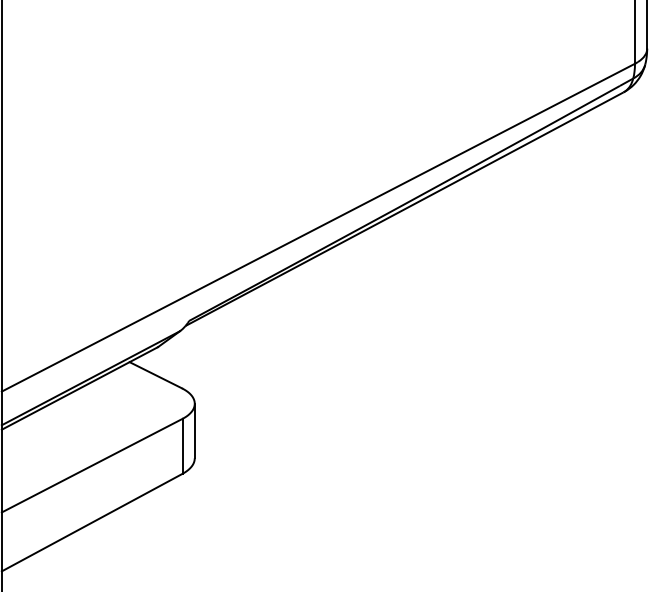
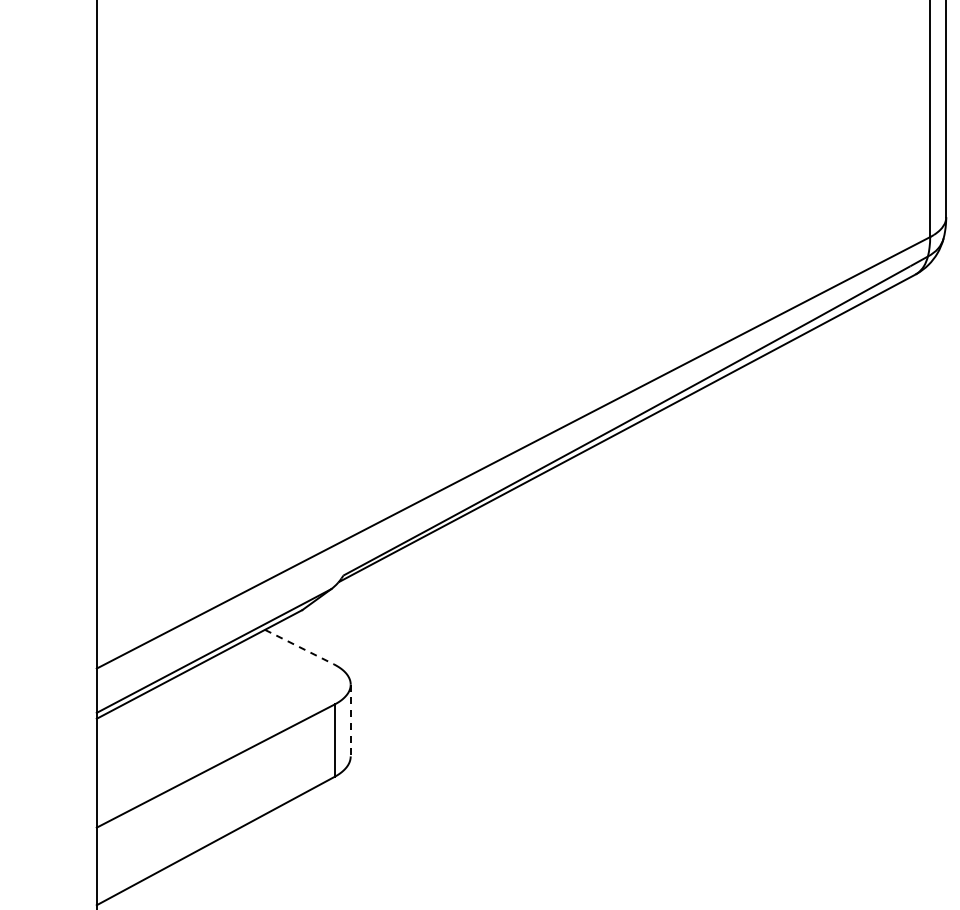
line: (155, 375) -> (299, 647), solid -> dashed
line: (194, 431) -> (350, 720), solid -> dashed

